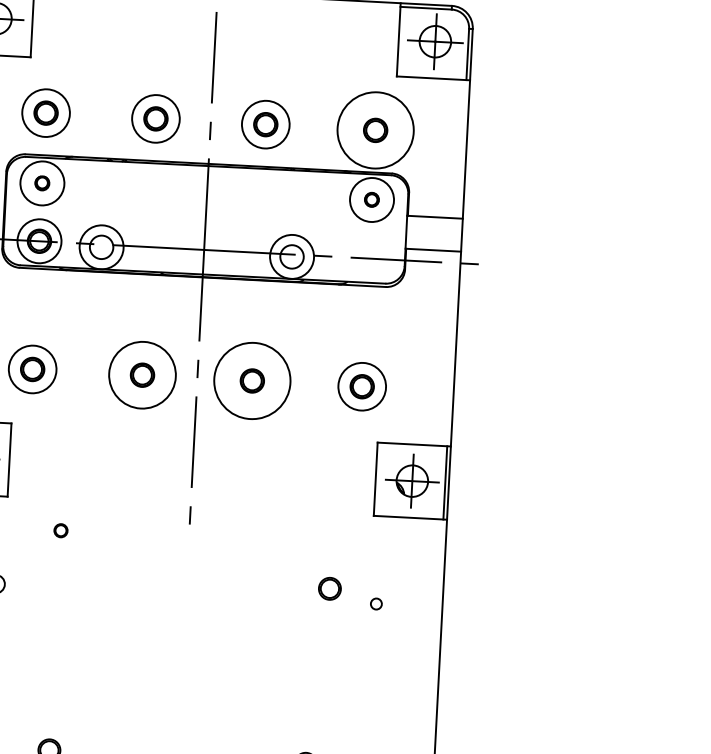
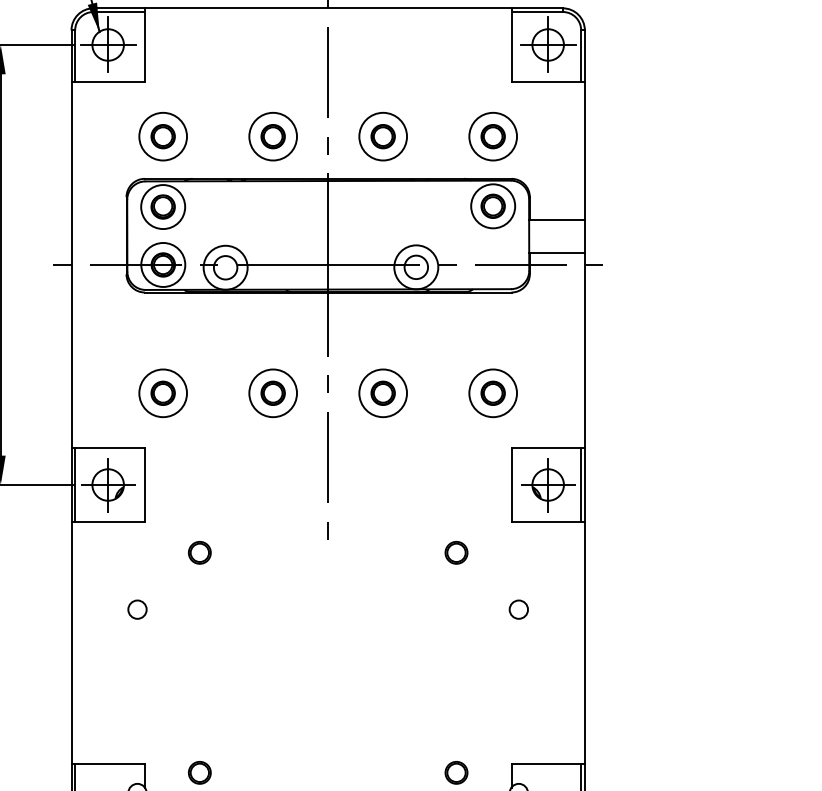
circle: (375, 130) -> (493, 136), size x0.62
part: (41, 182) -> (162, 206), size x1.67
part: (371, 199) -> (492, 205), size x1.67
circle: (142, 375) -> (273, 393), size x0.71
circle: (252, 381) -> (383, 393), size x0.62
part: (60, 530) -> (199, 552), size x1.67
part: (329, 588) -> (456, 552), moved
circle: (376, 603) -> (518, 609), size x1.67

